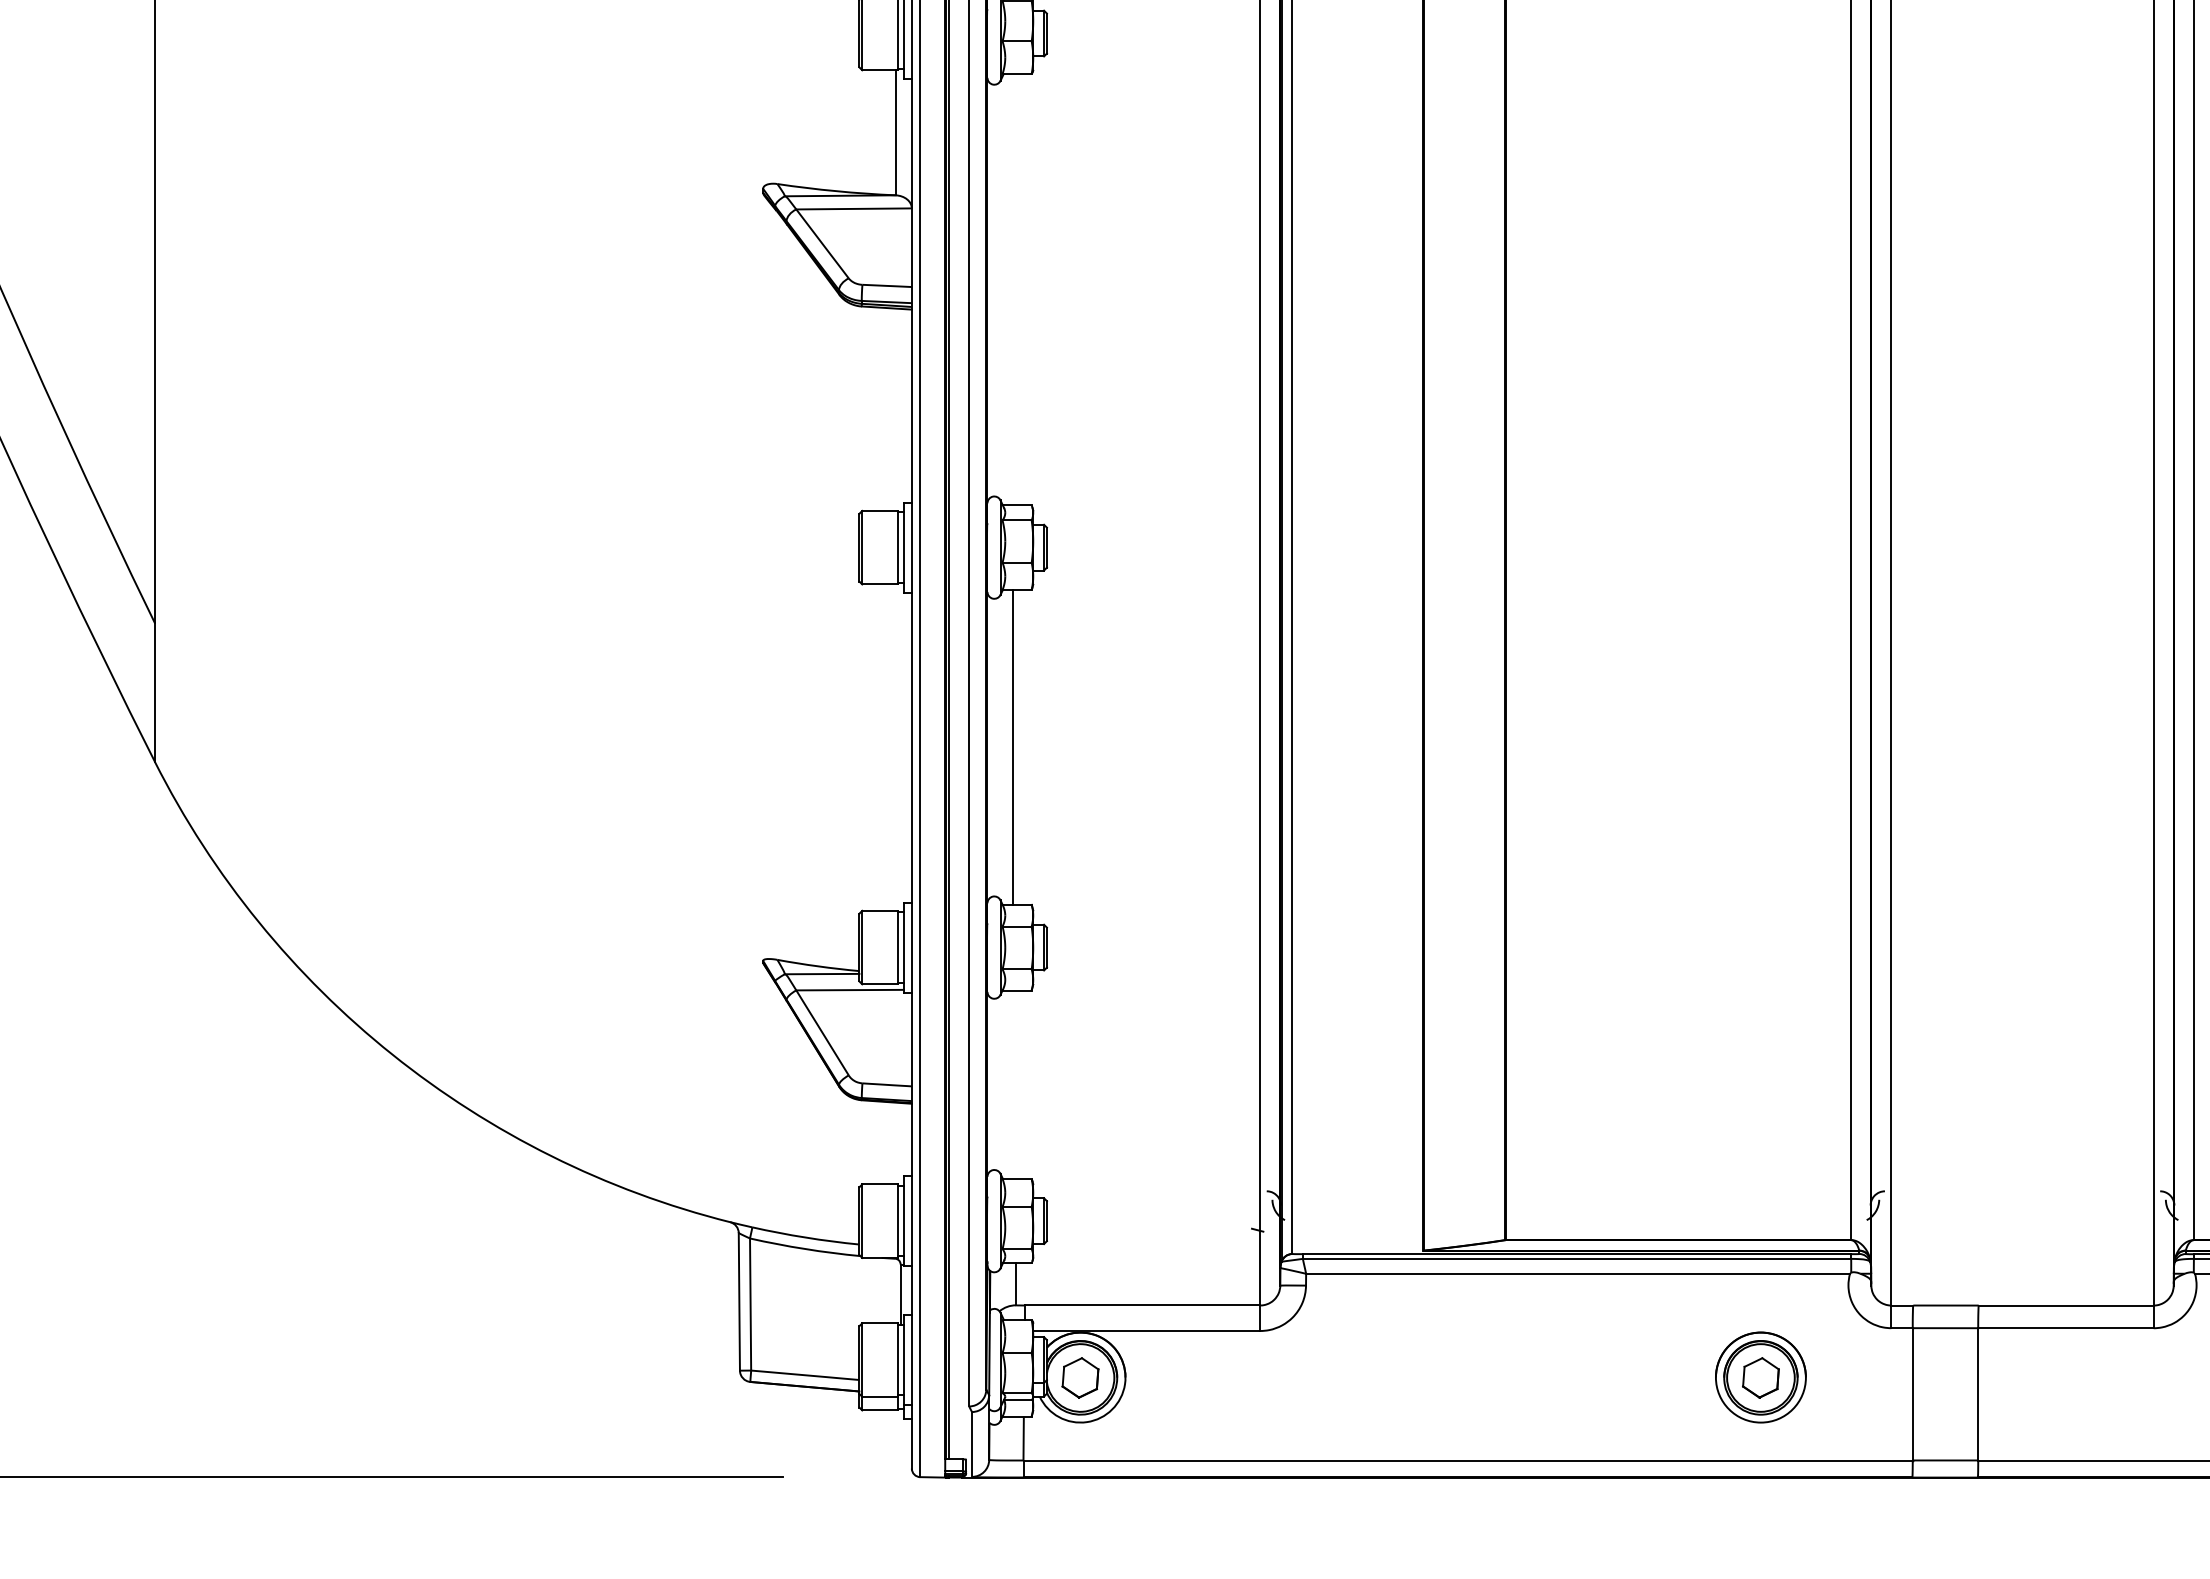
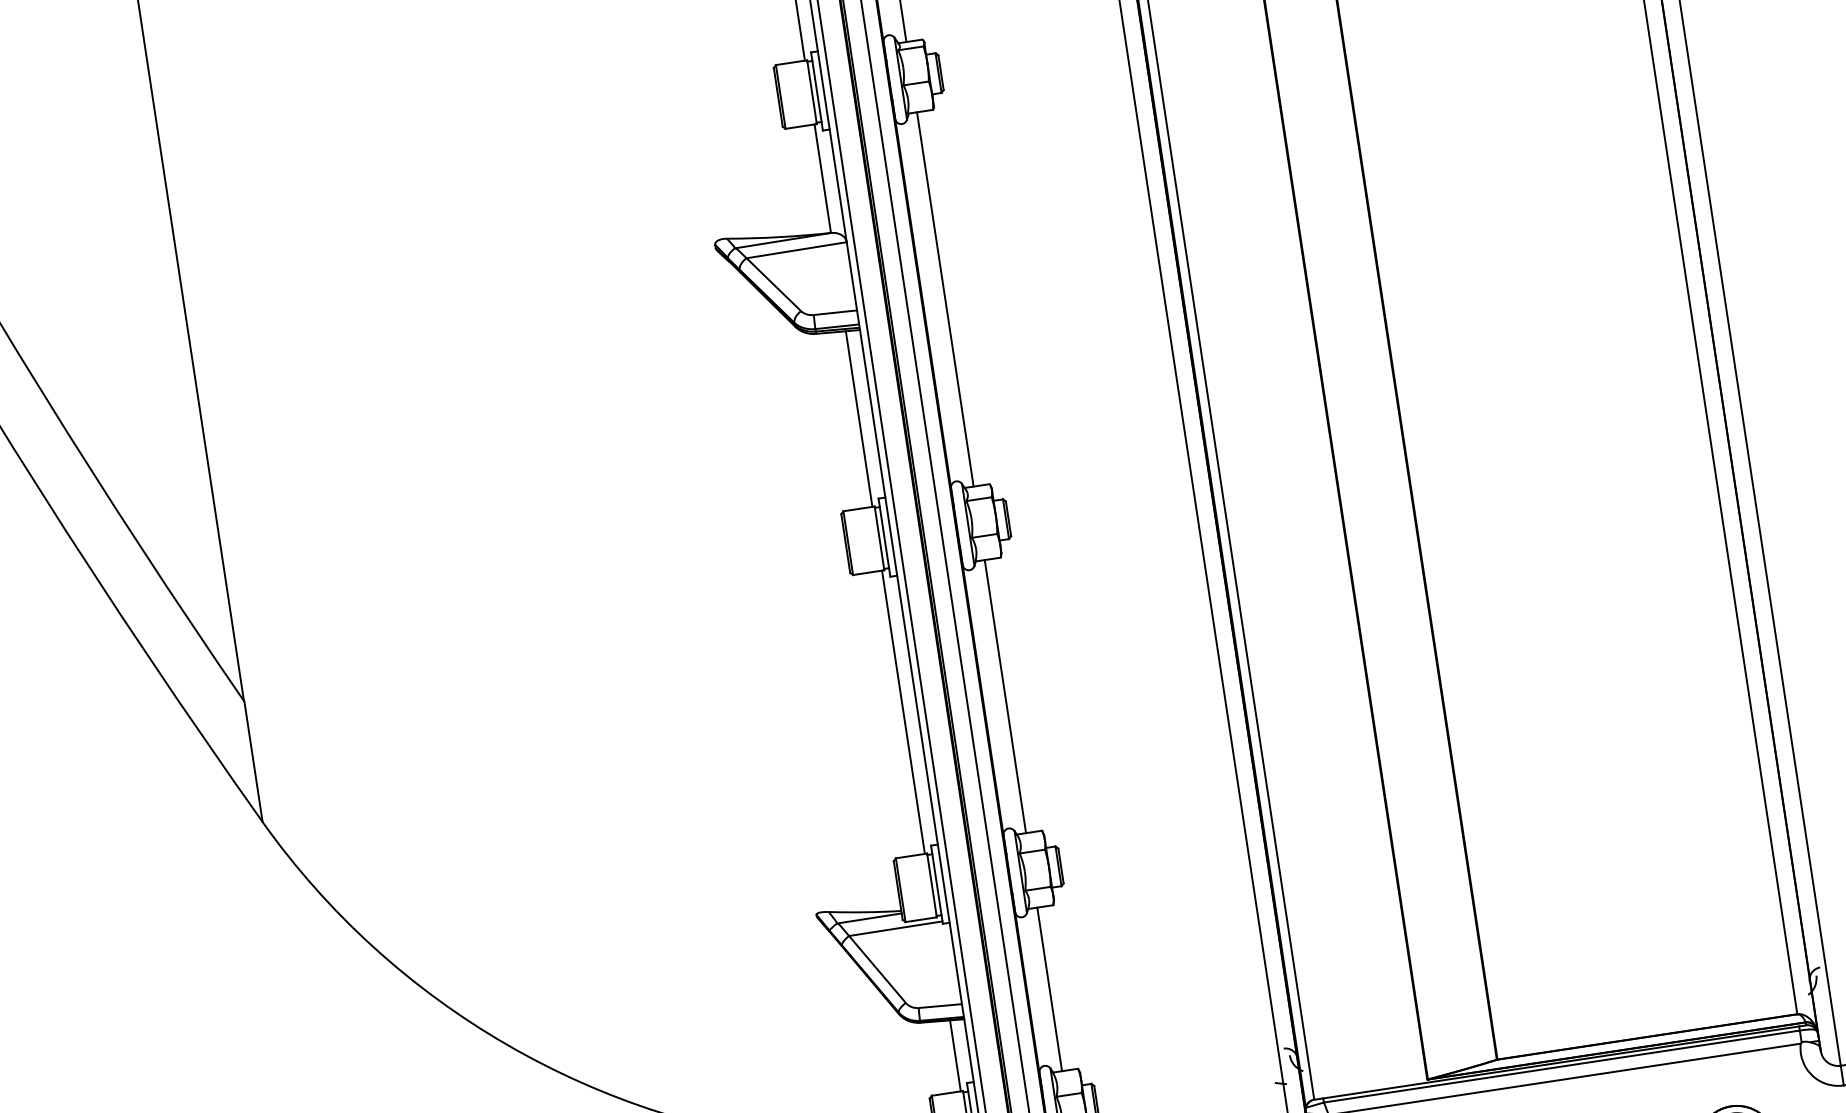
line: (1013, 289) -> (945, 299), added
line: (895, 409) -> (858, 418), added
line: (895, 747) -> (903, 712), added
line: (1013, 1084) -> (1049, 989), added
line: (895, 1143) -> (955, 1055), added

